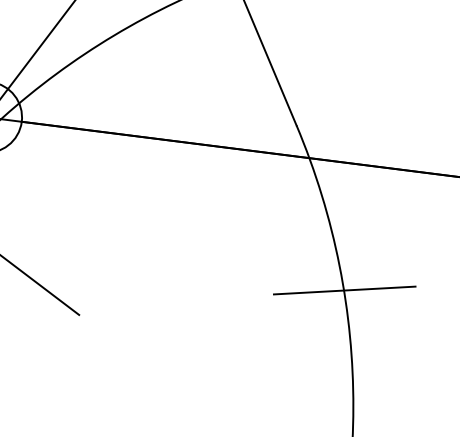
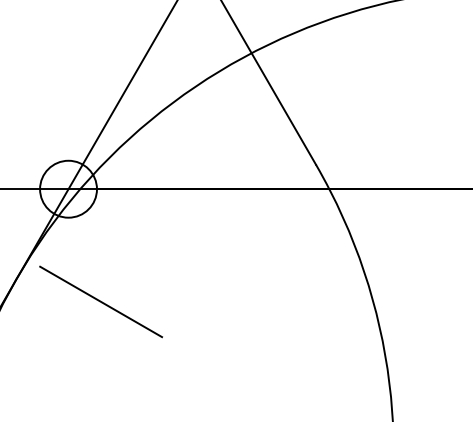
line: (344, 289) -> (370, 290), removed

